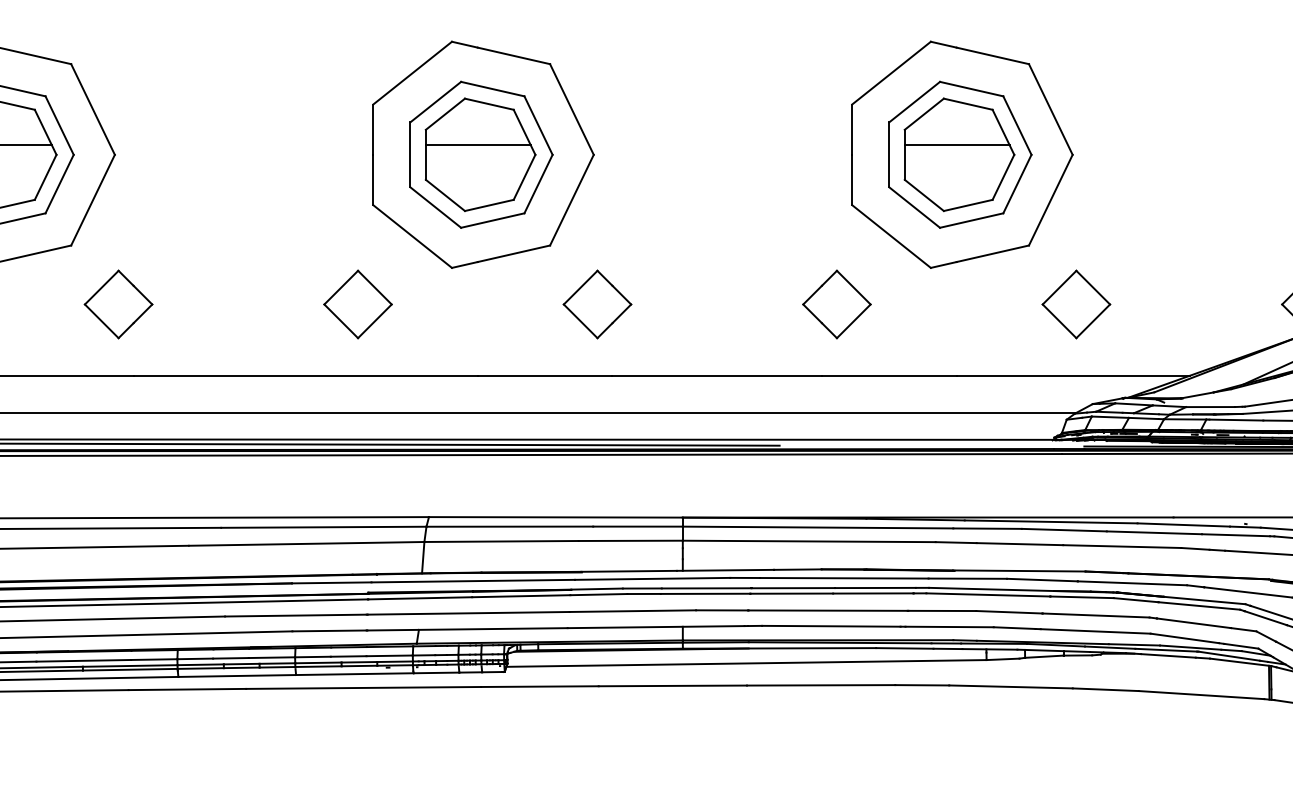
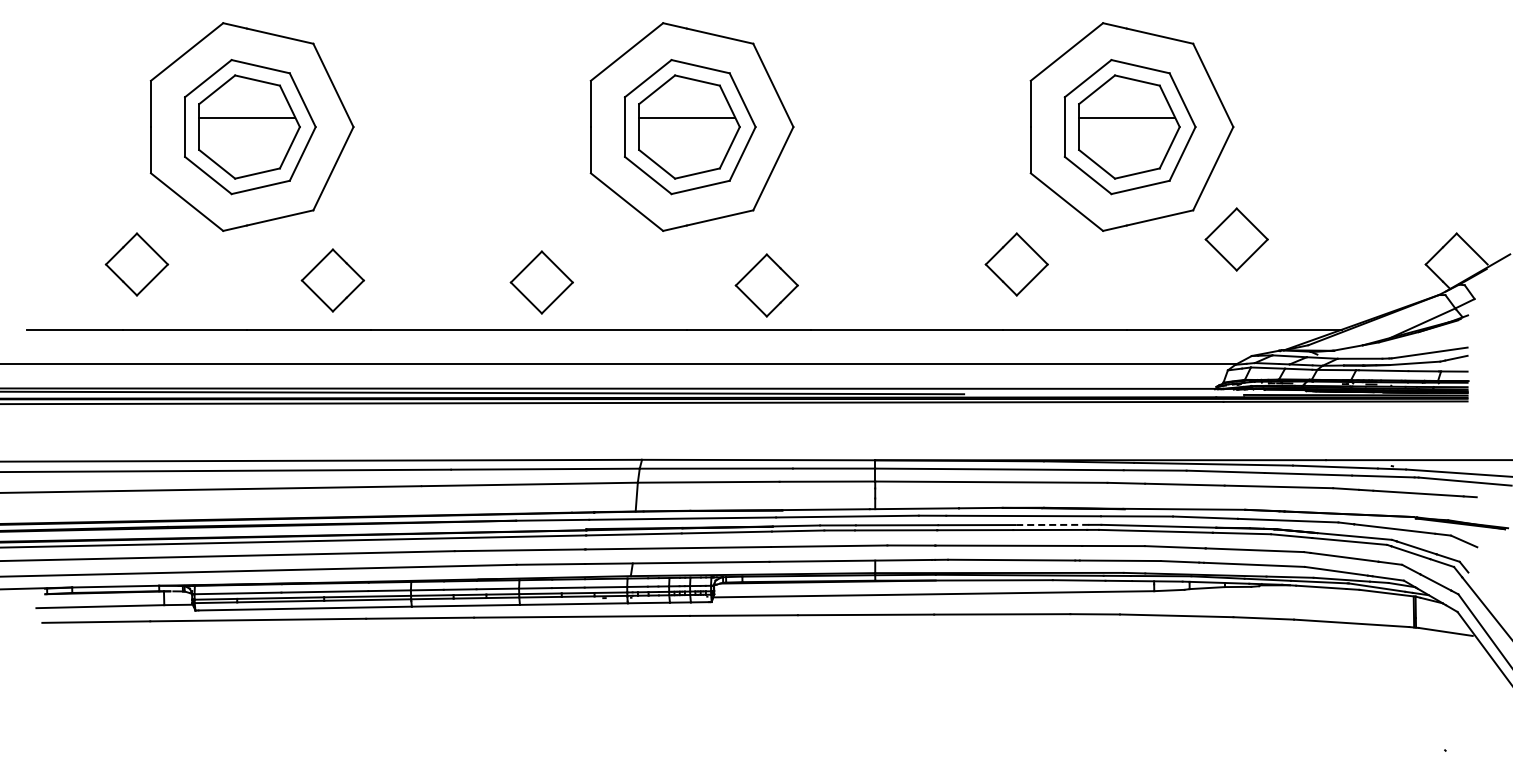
part: (118, 304) -> (332, 280), moved
part: (357, 304) -> (541, 282), moved
part: (597, 304) -> (766, 285), moved
part: (1076, 304) -> (1236, 239), moved
line: (874, 587) -> (1051, 524), solid -> dashed

